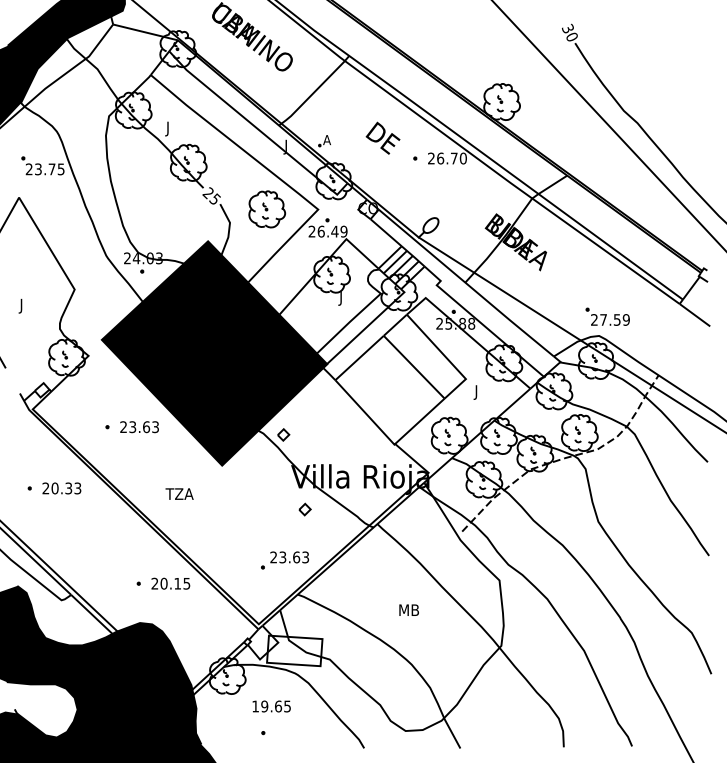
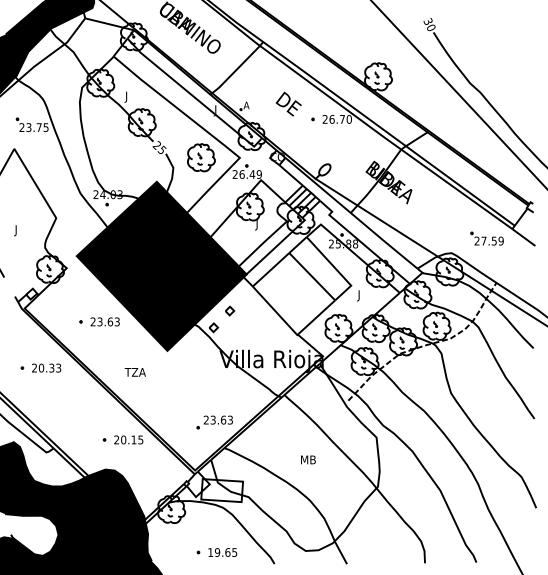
part: (606, 316) -> (486, 238), moved
part: (305, 508) -> (230, 310), moved
text: (271, 706) -> (222, 552), moved

